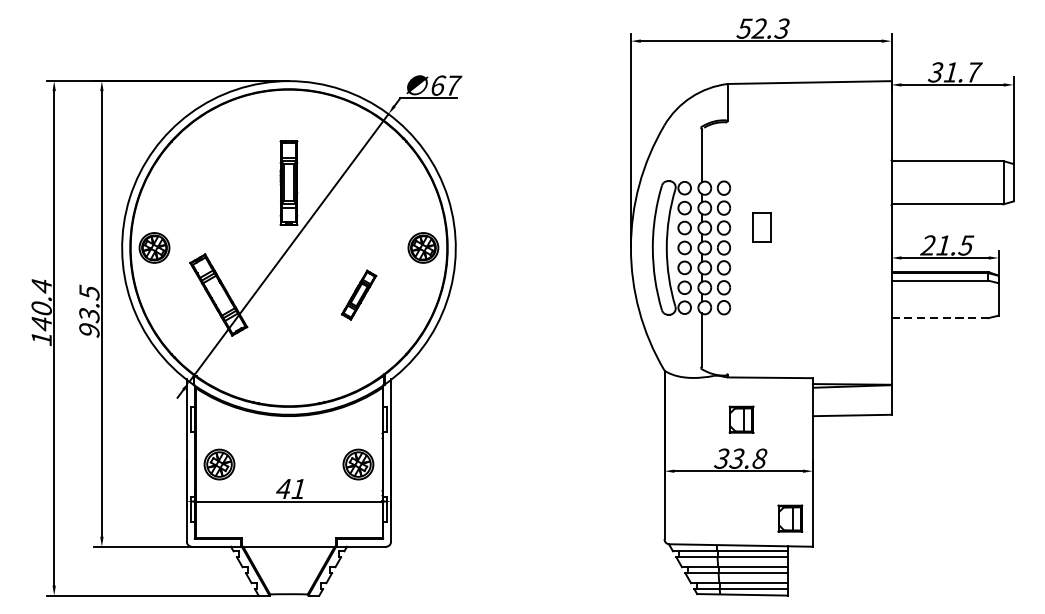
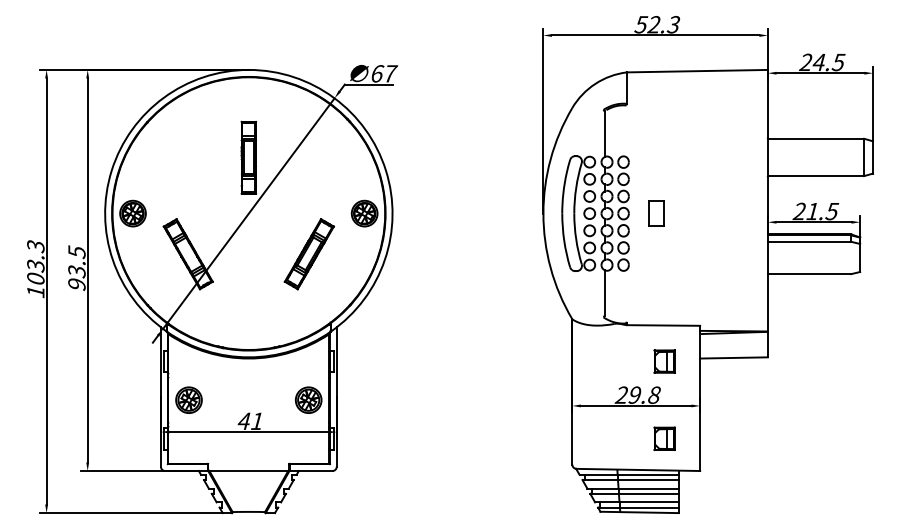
text: (954, 72) -> (822, 62), 31.7 -> 24.5
part: (762, 226) -> (656, 213), moved
part: (358, 295) -> (308, 254), size x1.67
text: (41, 304) -> (35, 262), 140.4 -> 103.3
line: (939, 318) -> (809, 274), dashed -> solid
part: (741, 419) -> (664, 361), moved
text: (728, 457) -> (627, 394), 33.8 -> 29.8
part: (790, 518) -> (664, 438), moved

